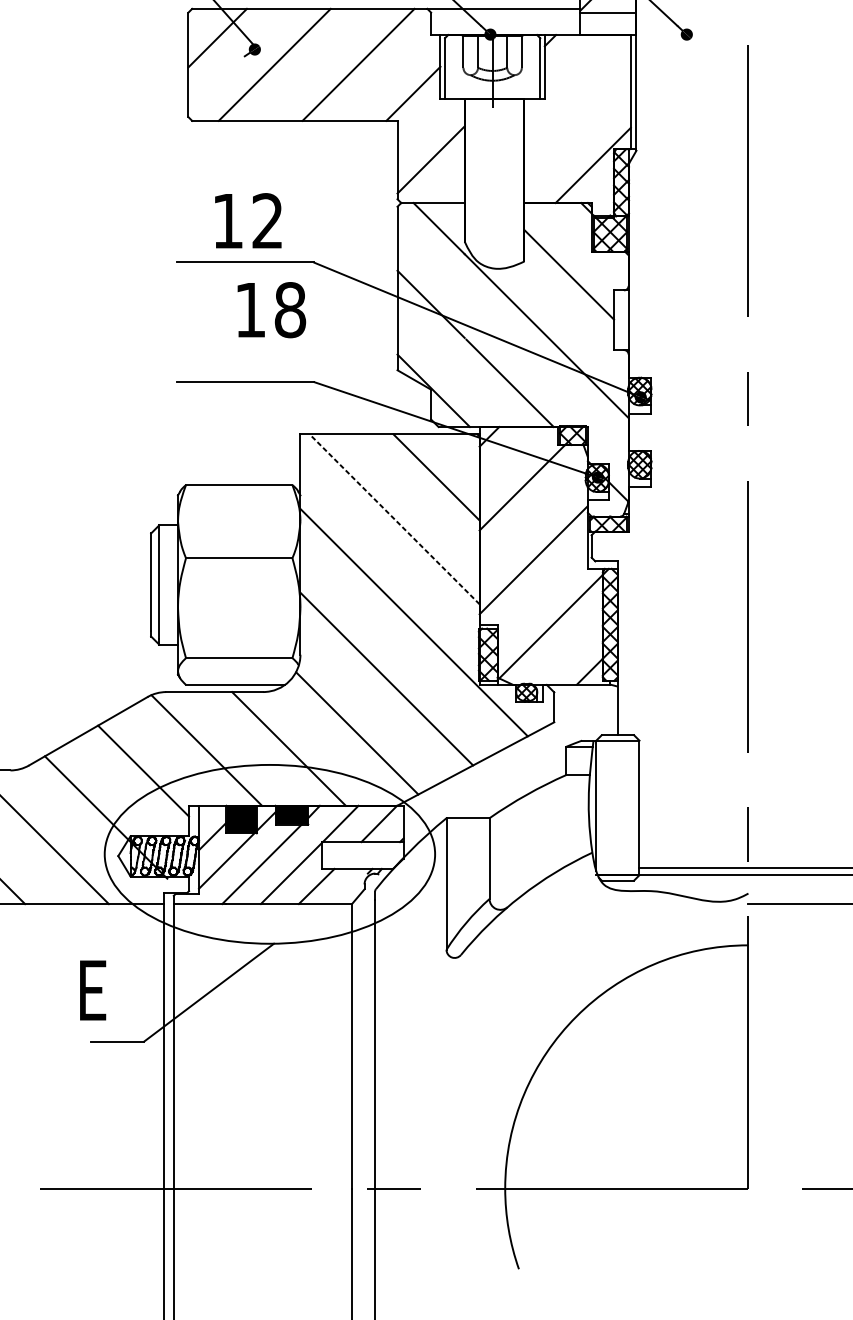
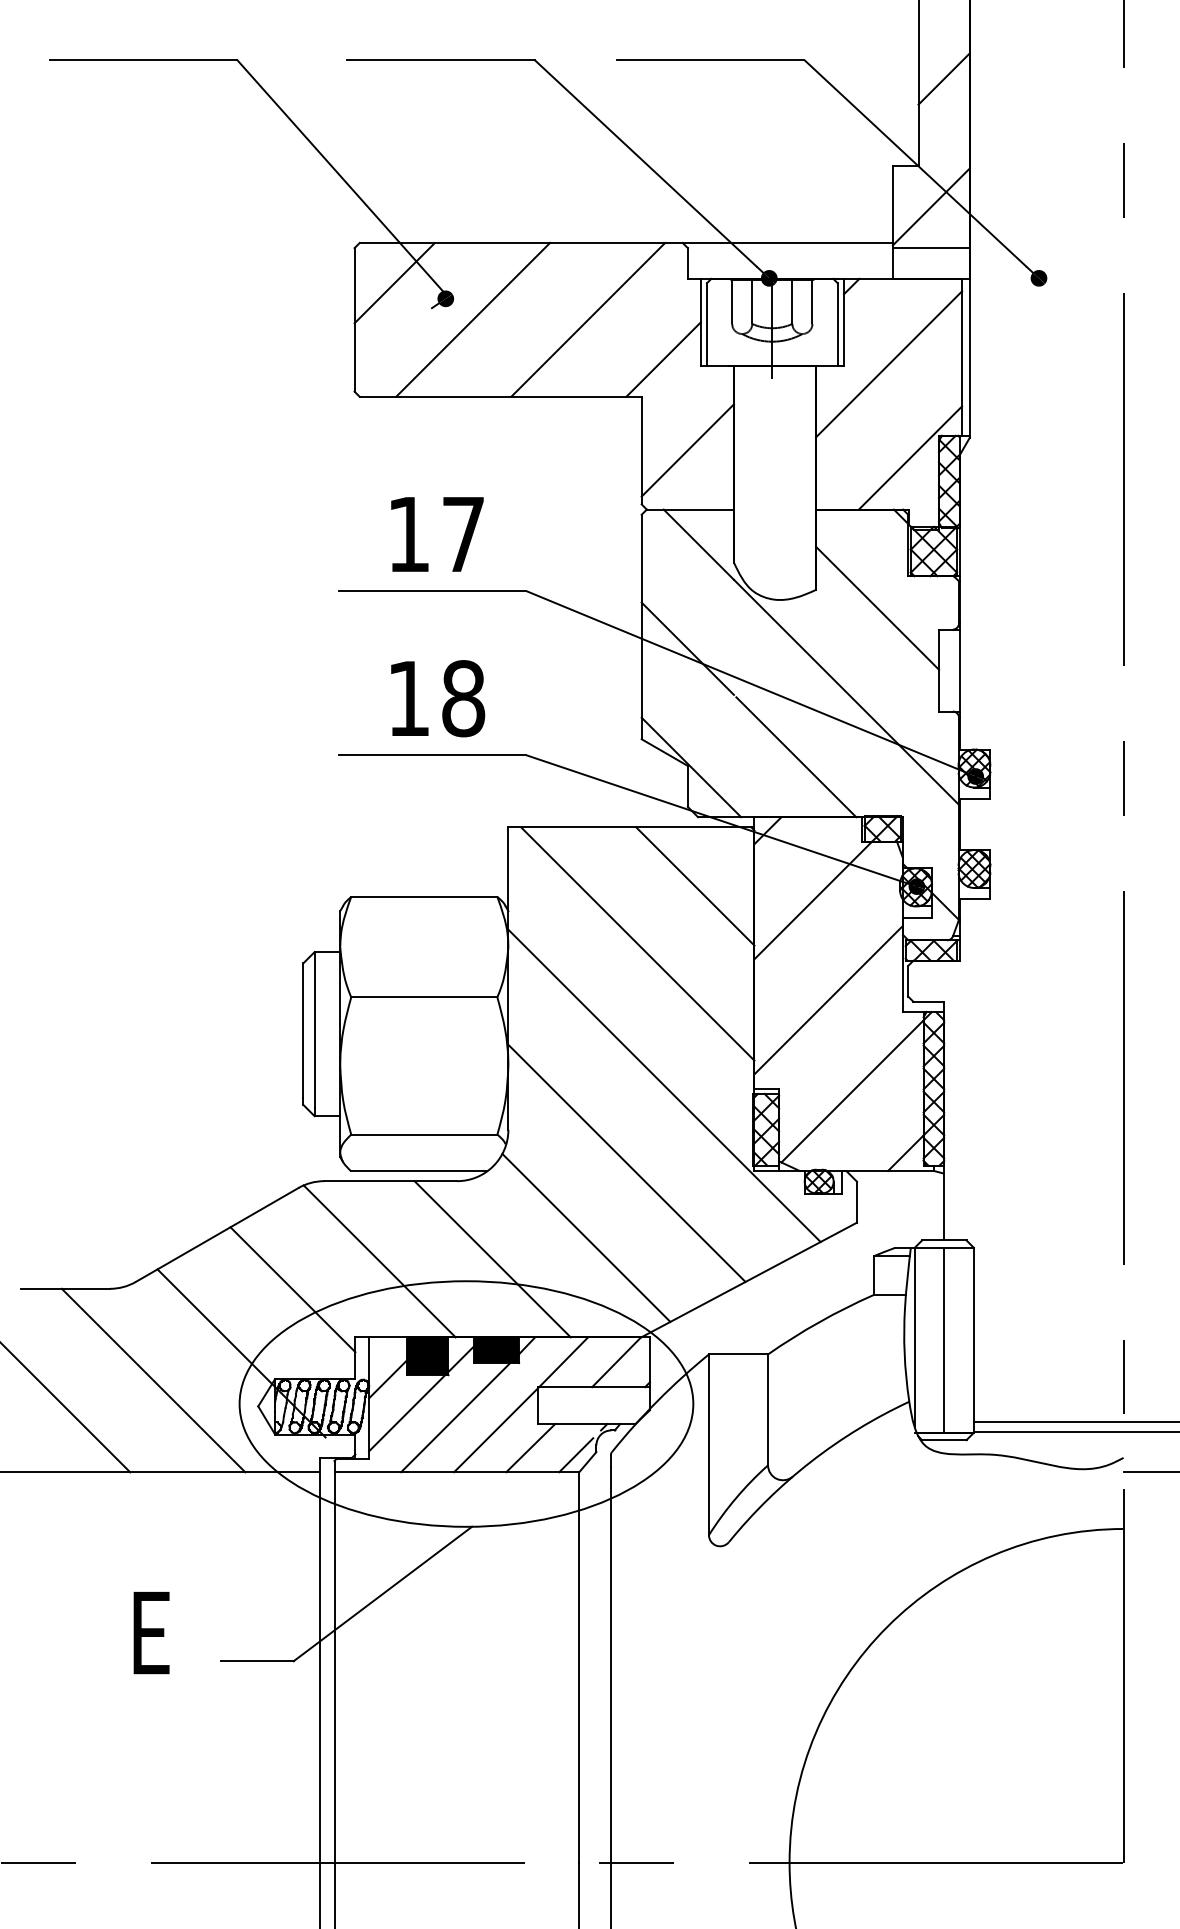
line: (577, 97) -> (888, 364), added
text: (267, 220) -> (462, 533), 12 -> 17
text: (272, 309) -> (438, 698), moved
line: (394, 519) -> (637, 944), dashed -> solid
line: (618, 807) -> (944, 1339), added
line: (350, 891) -> (576, 1455), added
text: (92, 990) -> (151, 1633), moved

